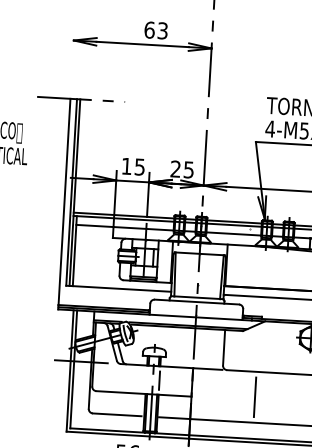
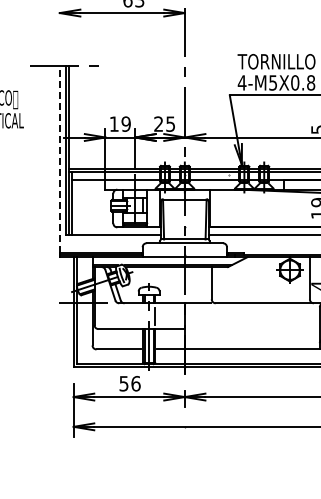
text: (139, 166) -> (125, 123), 15 -> 19
line: (64, 201) -> (59, 159), solid -> dashed
line: (255, 397) -> (242, 326), removed

